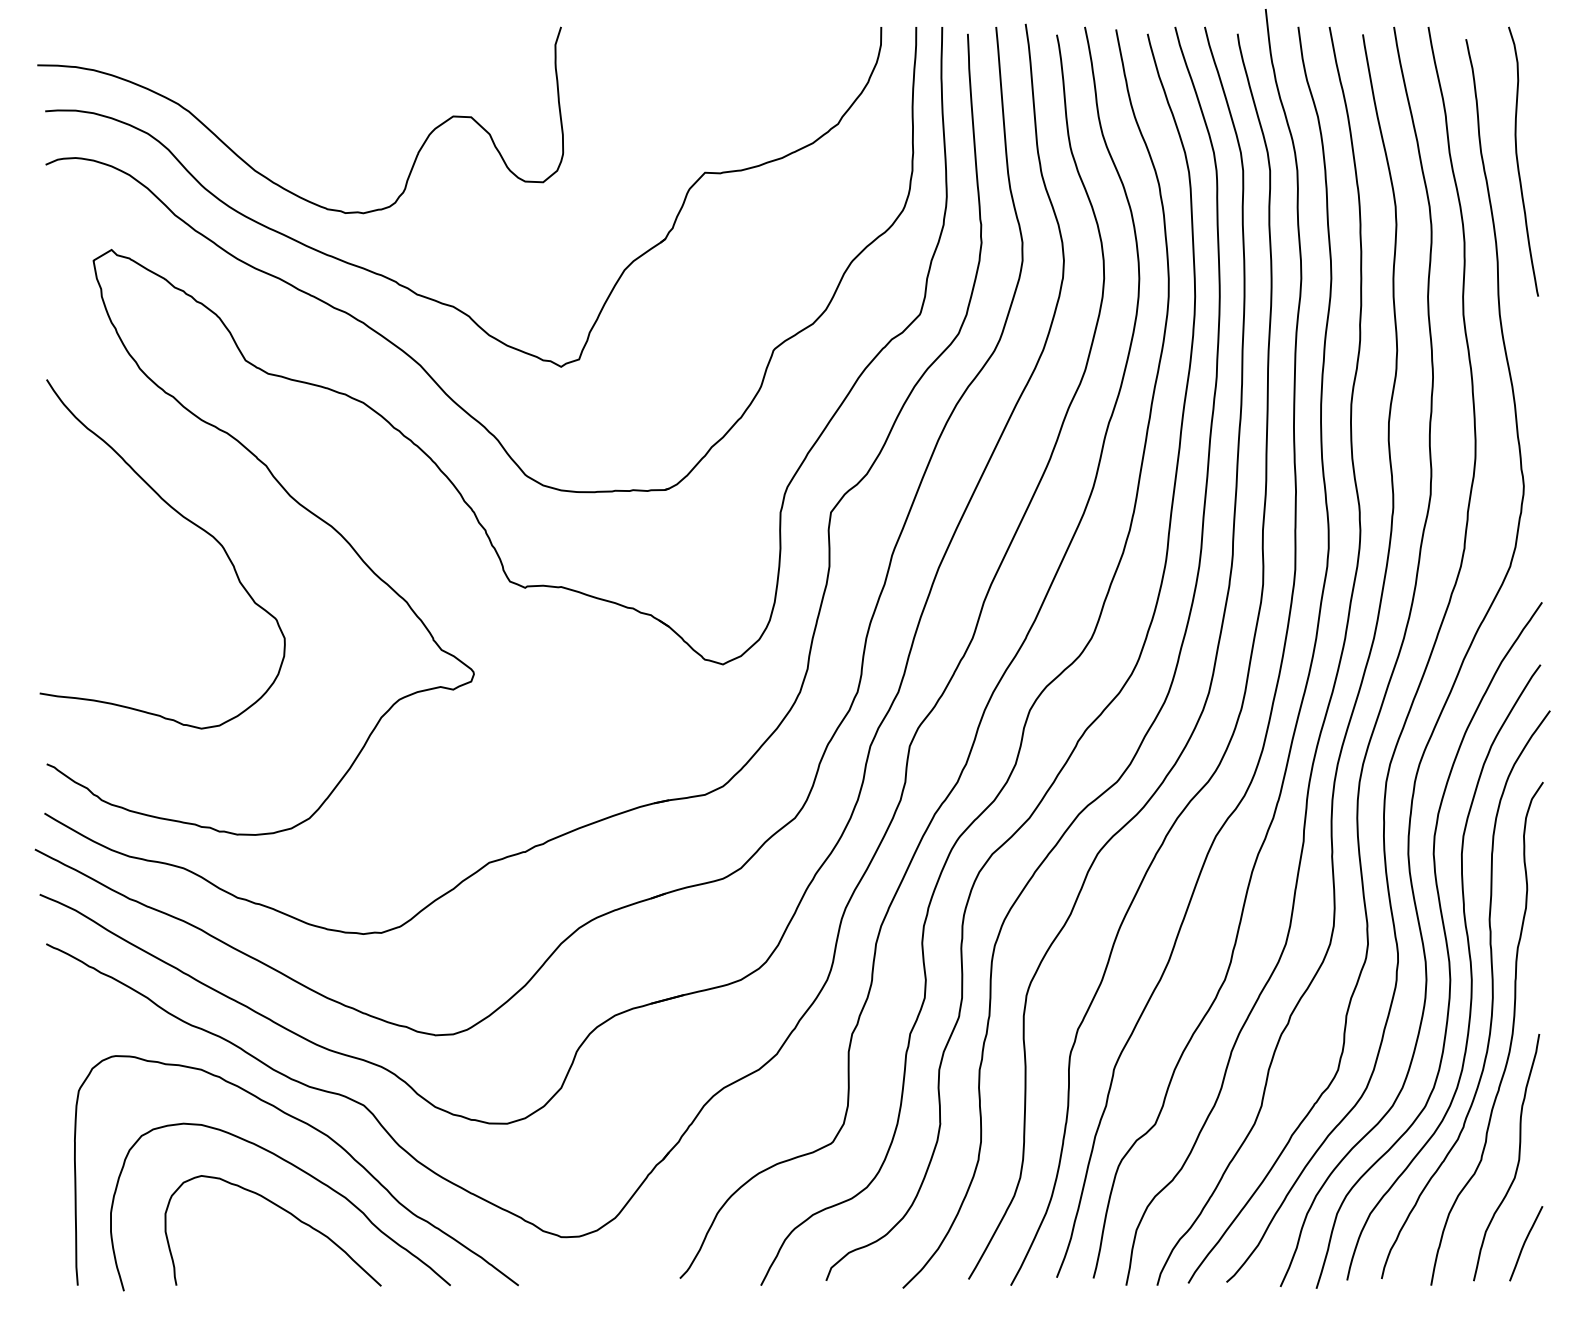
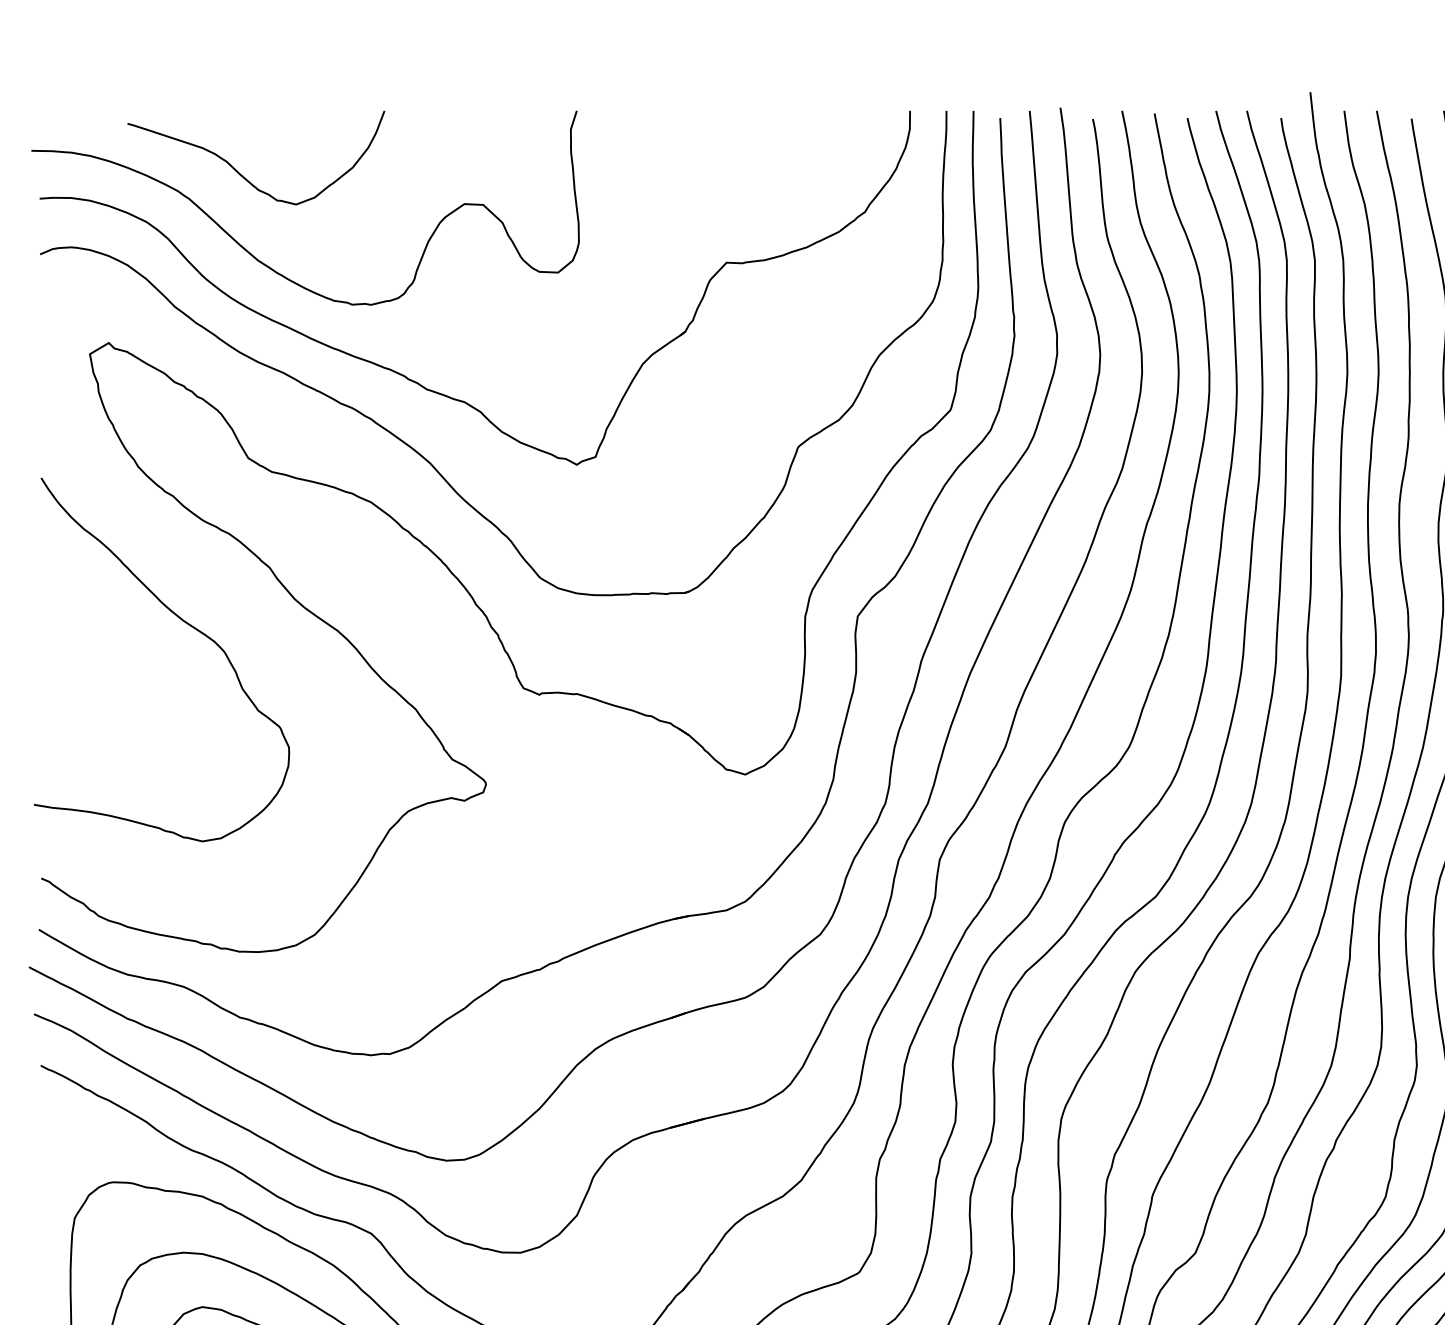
curve: (241, 89) -> (244, 176), added

